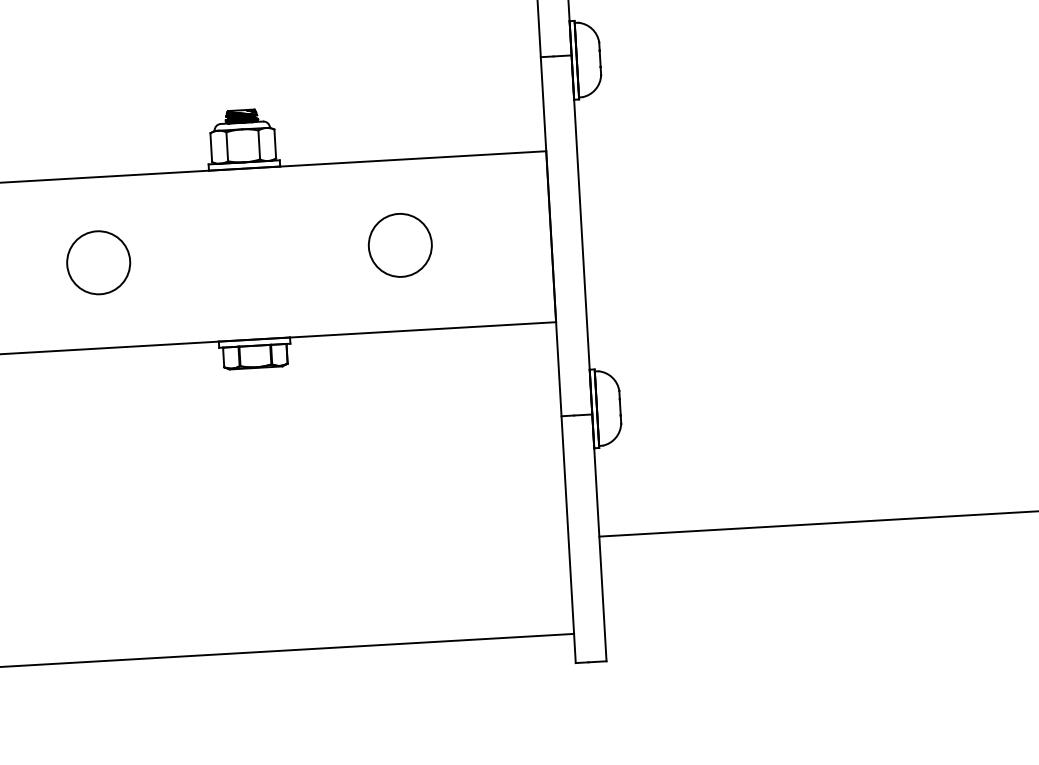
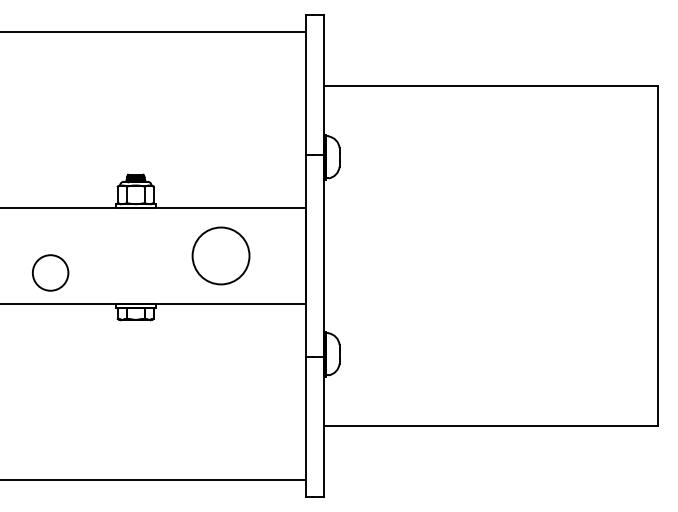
circle: (399, 244) -> (220, 255), size x1.6
circle: (98, 261) -> (50, 272), moved

